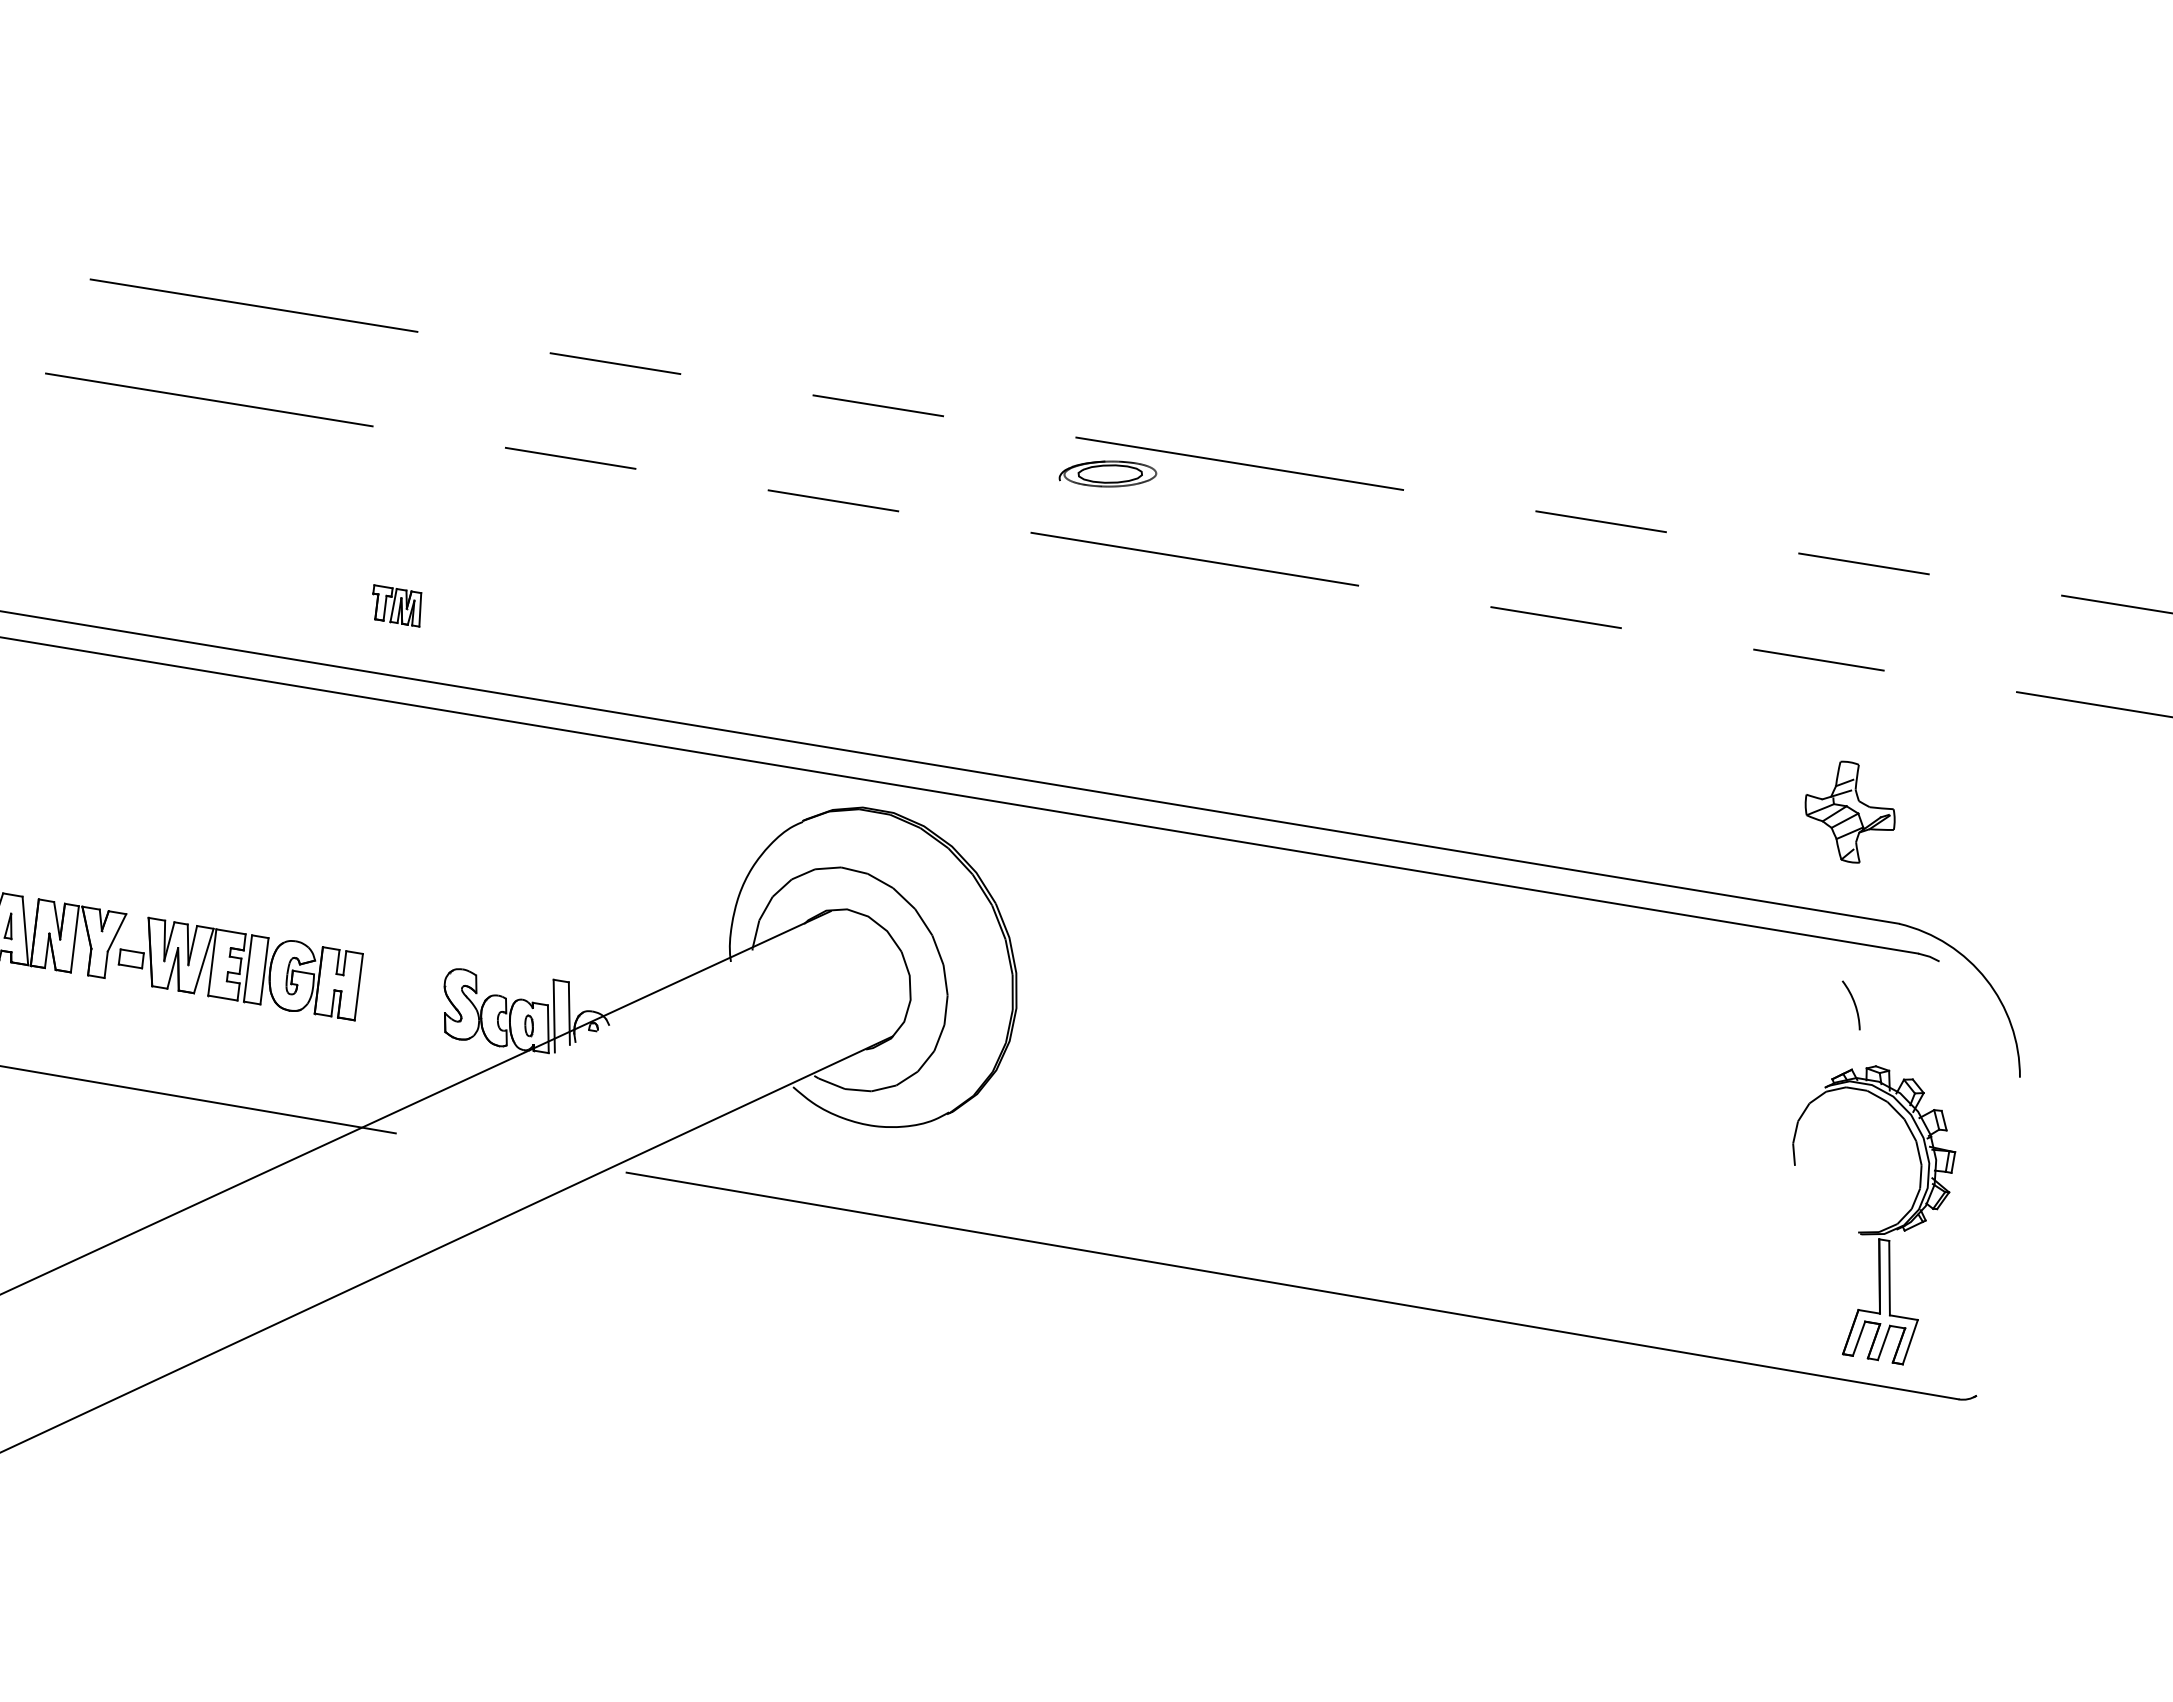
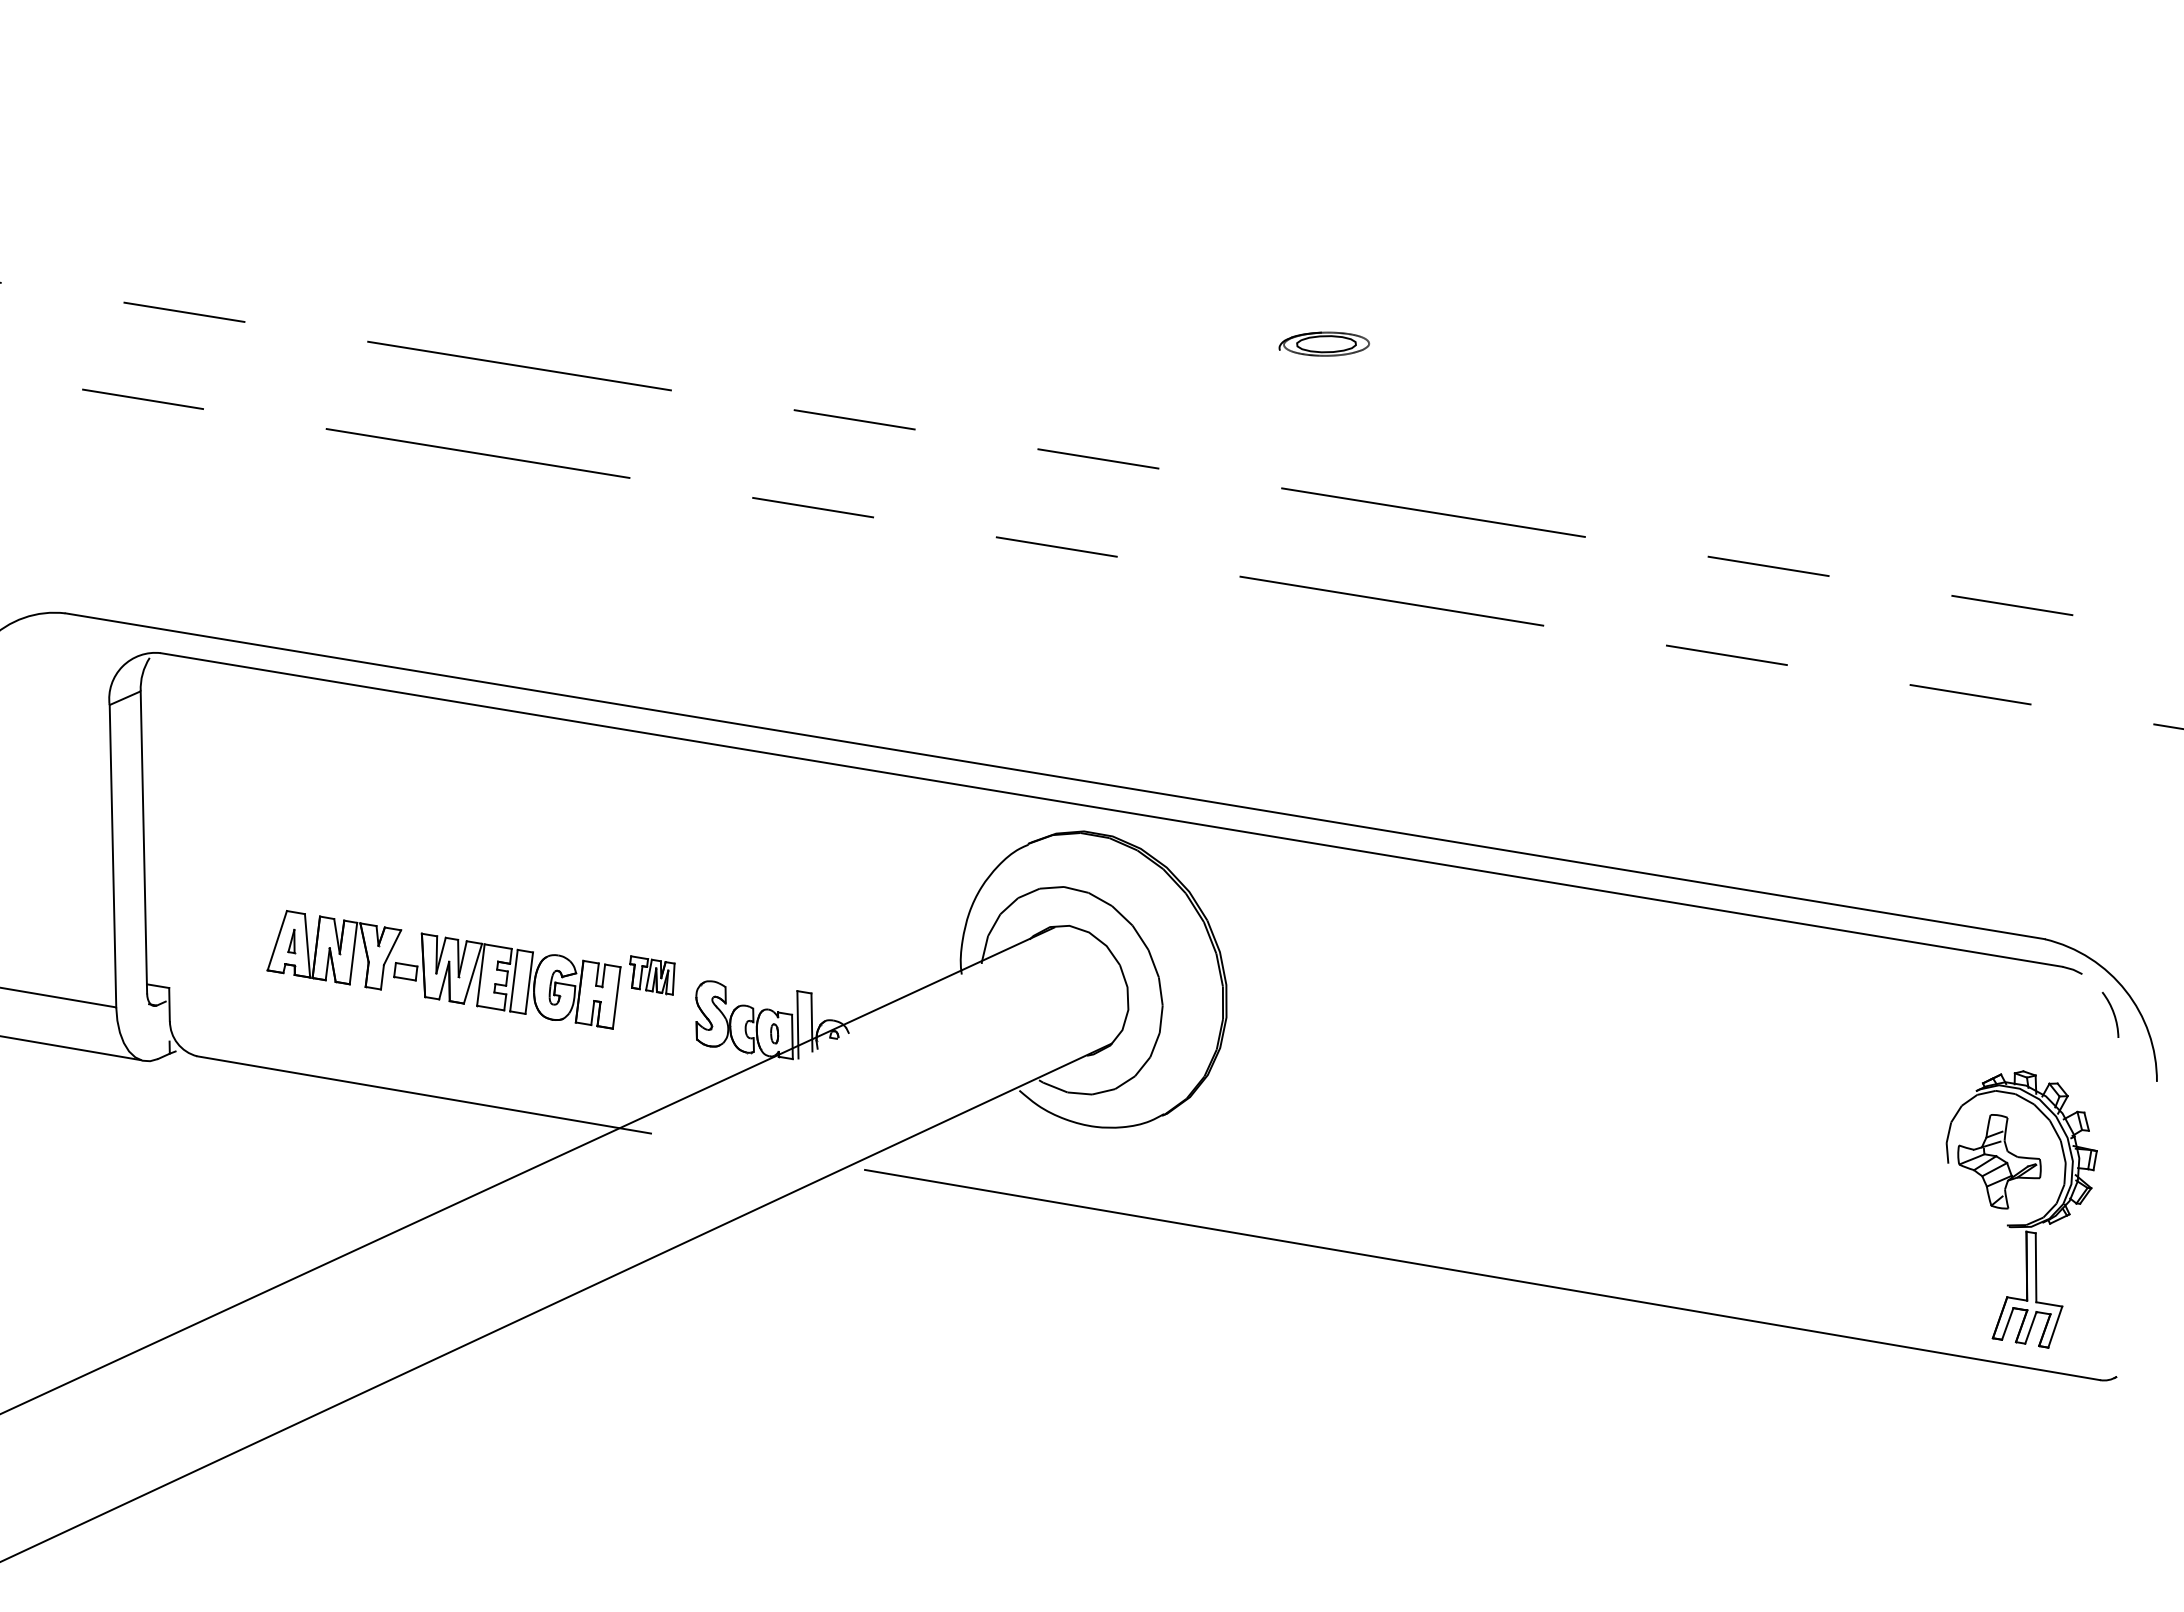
part: (1107, 473) -> (1323, 343), moved
part: (397, 605) -> (652, 975), moved
part: (1850, 811) -> (1999, 1161), moved
arc: (1853, 1002) -> (2112, 1012), moved

